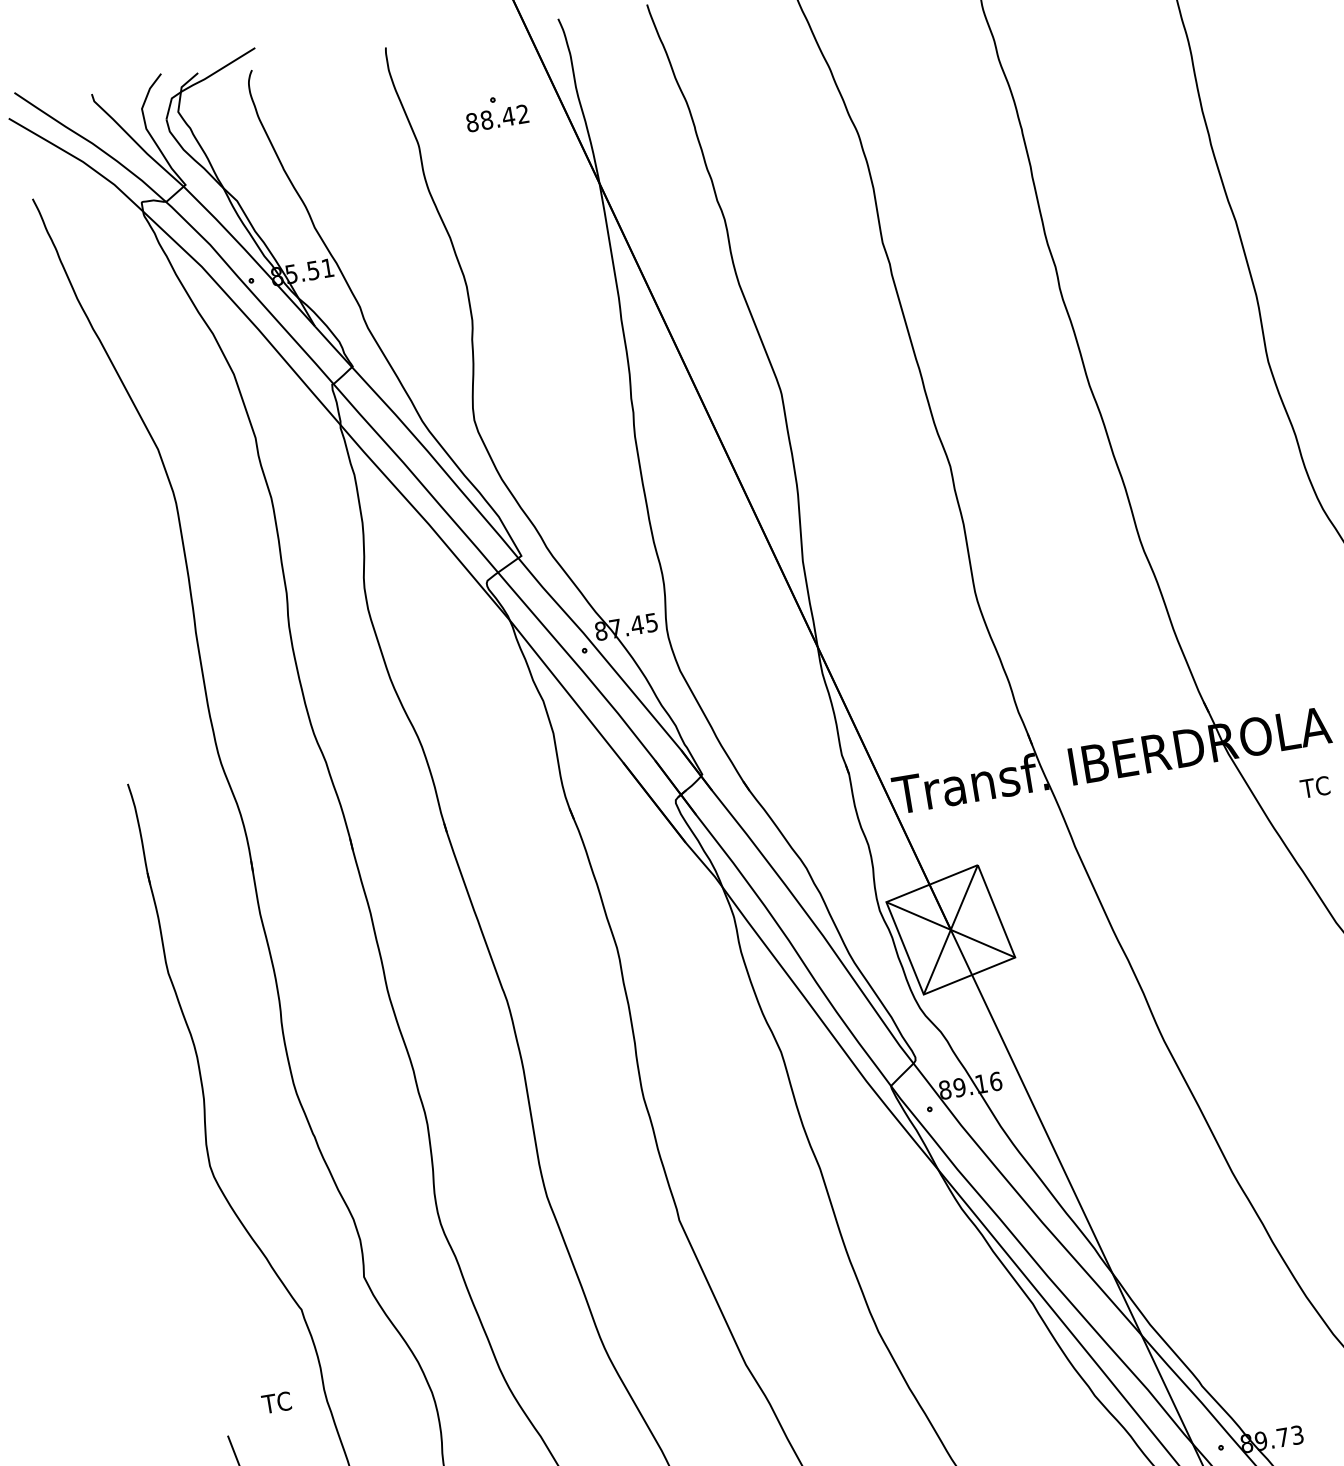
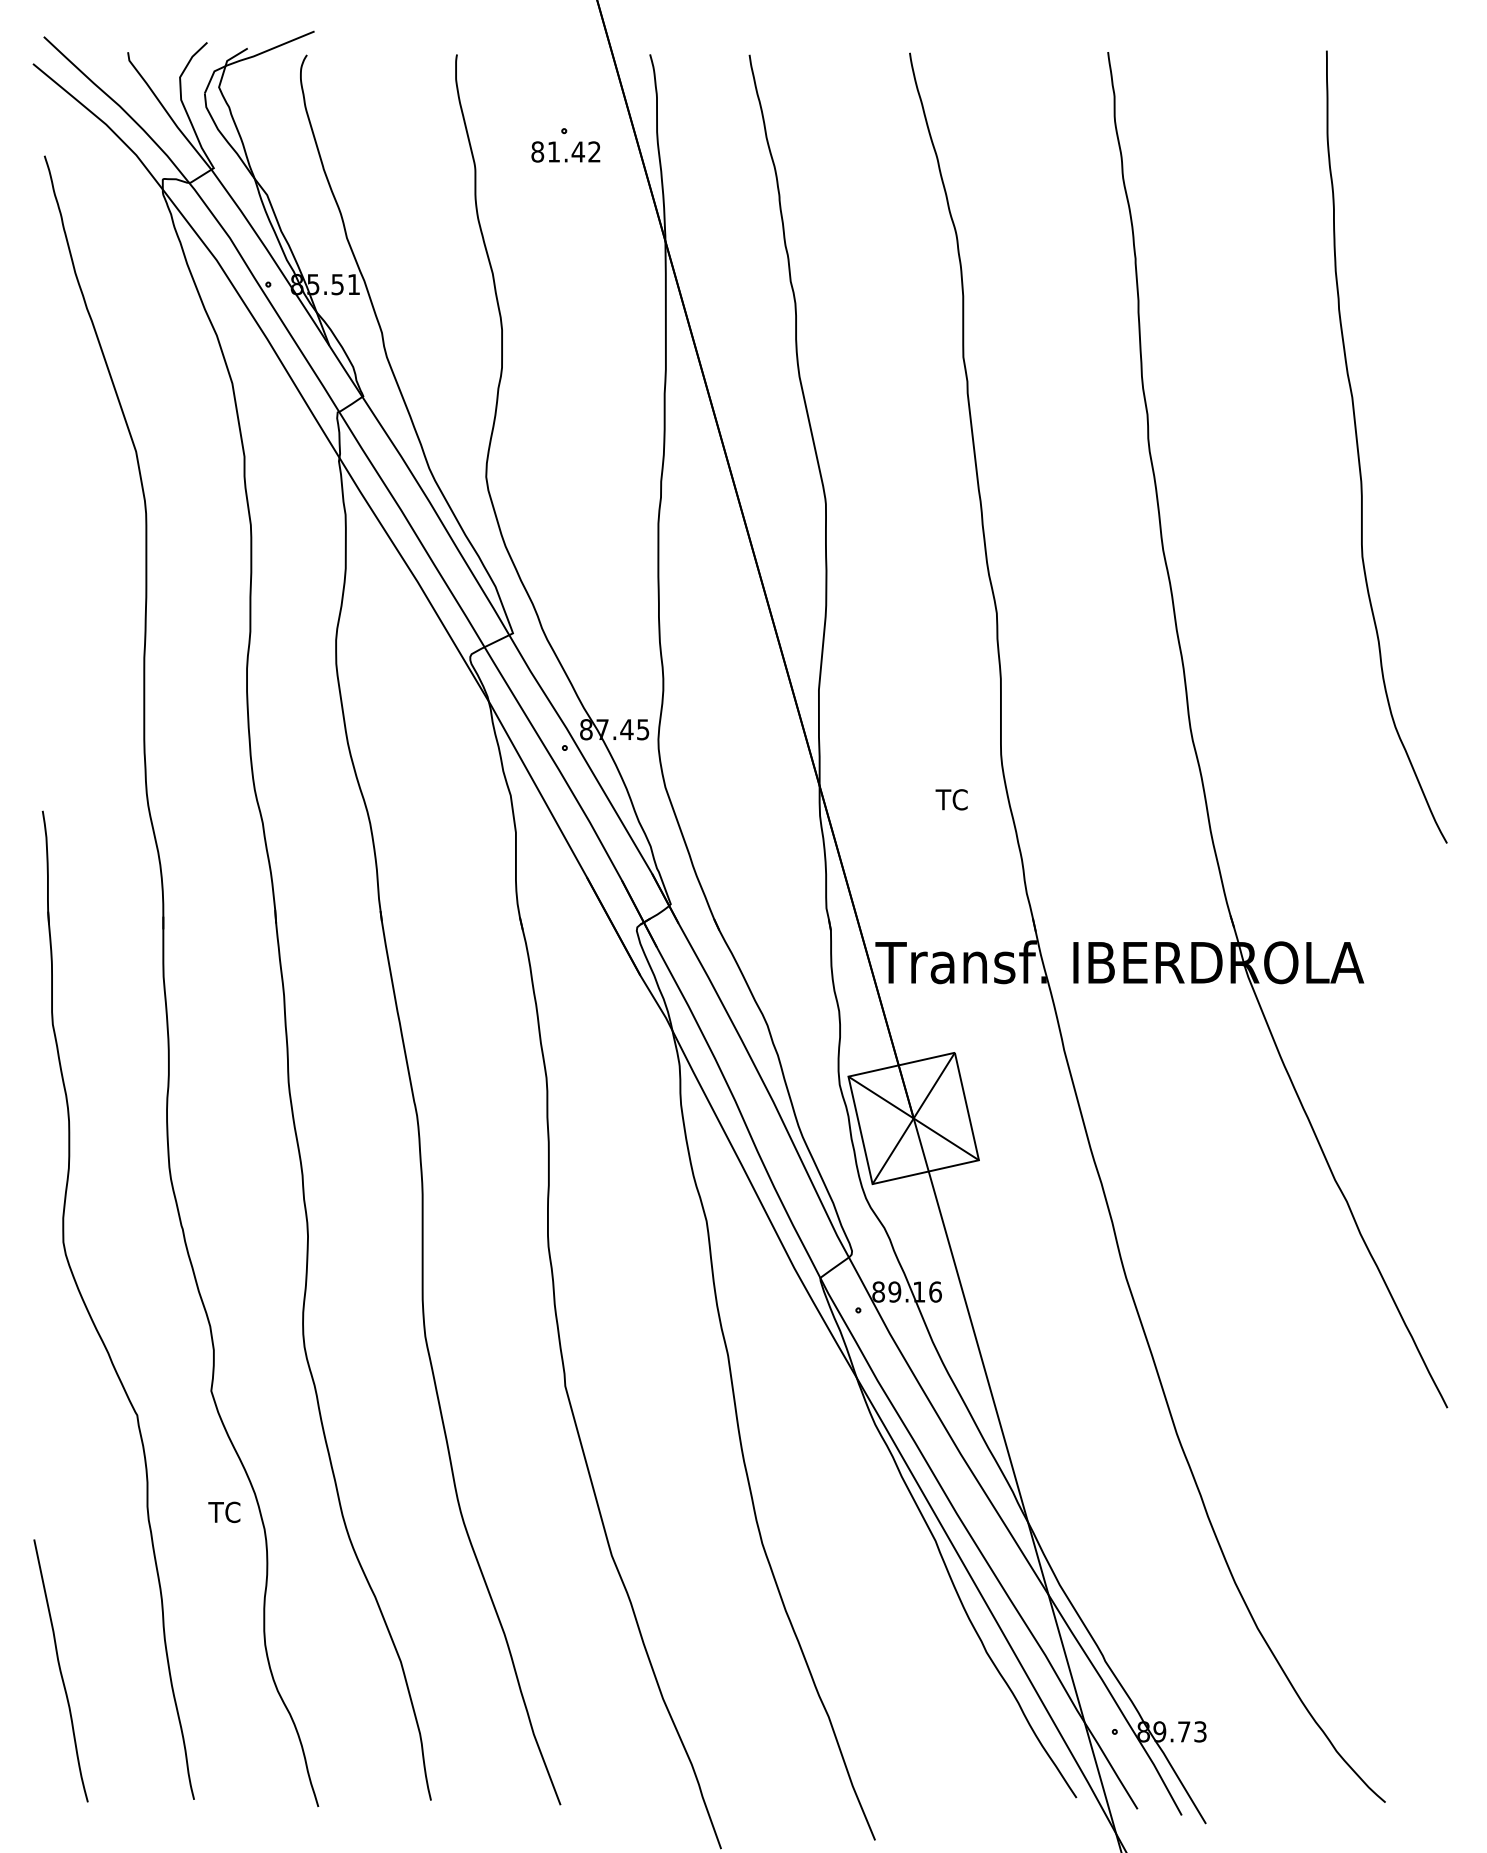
text: (486, 119) -> (553, 151), 88.42 -> 81.42
text: (1314, 787) -> (951, 799), moved
text: (276, 1402) -> (224, 1512), moved

